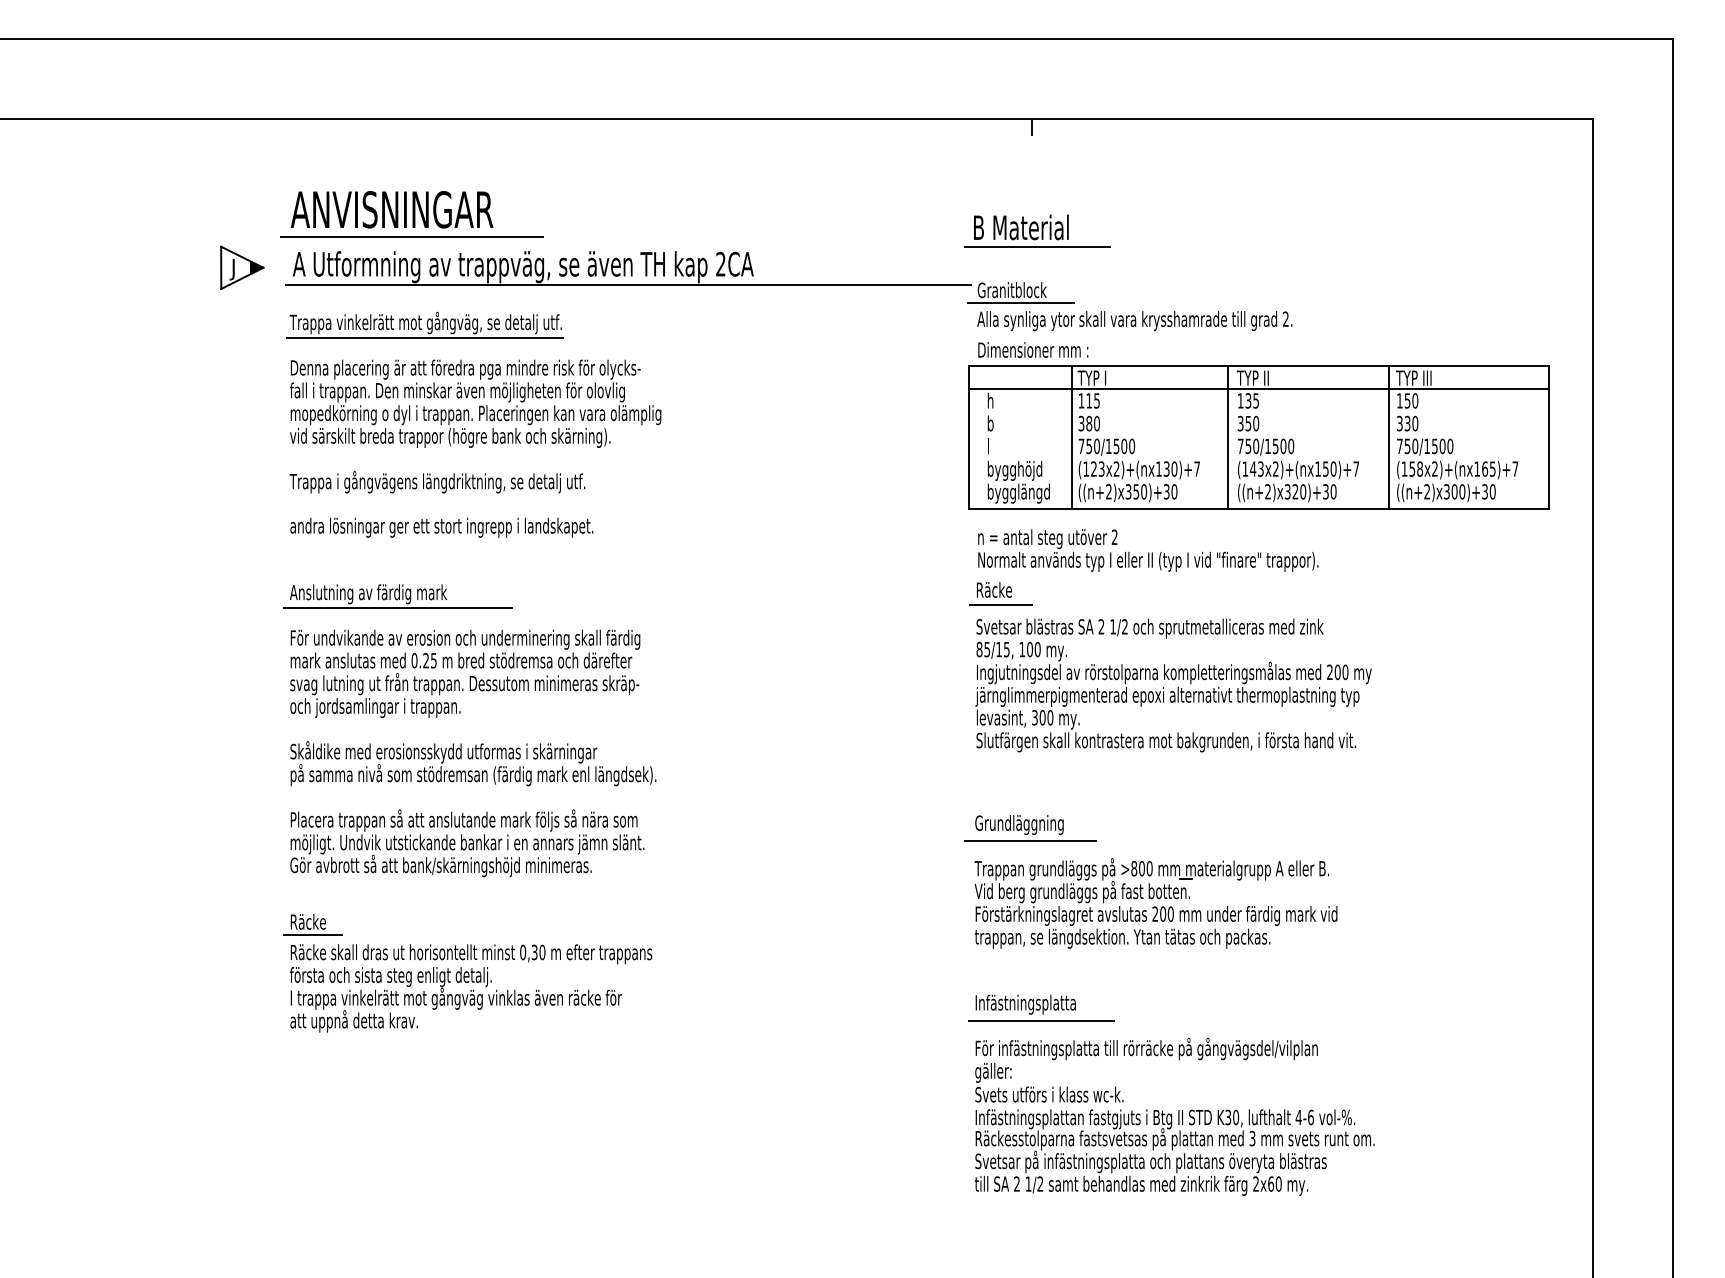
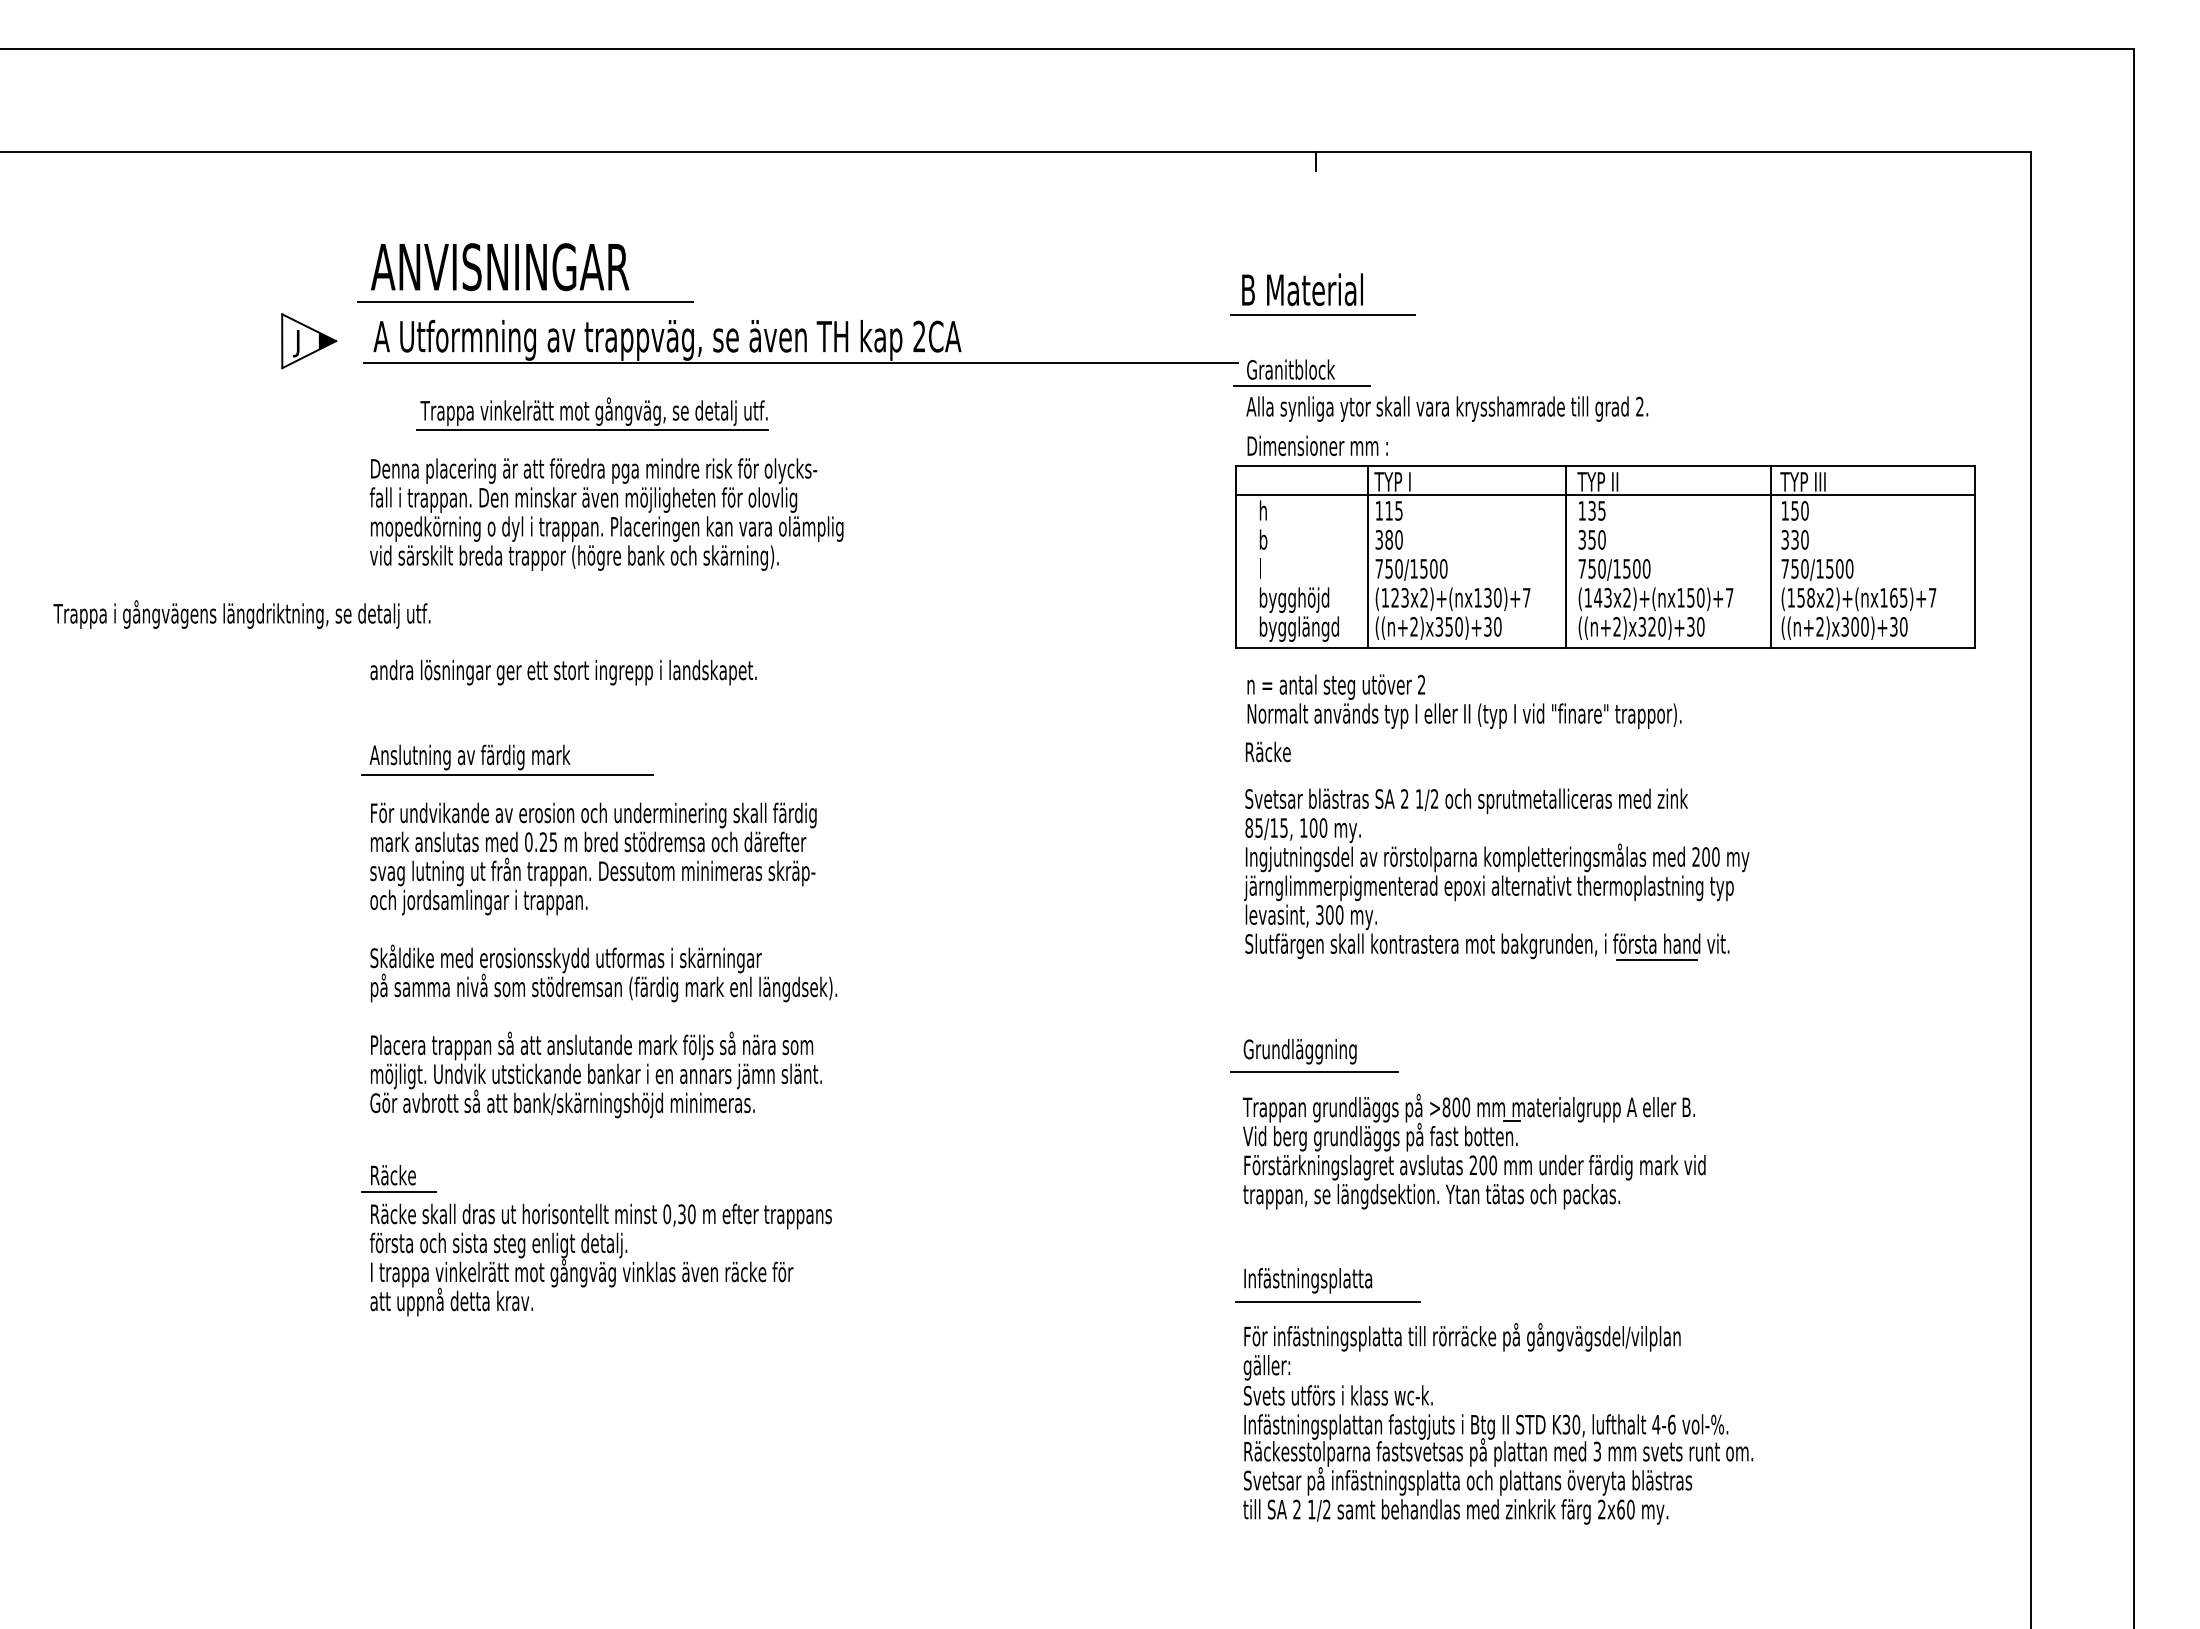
part: (424, 324) -> (592, 413), moved
text: (437, 482) -> (241, 614), moved
line: (1000, 604) -> (1656, 959), moved

